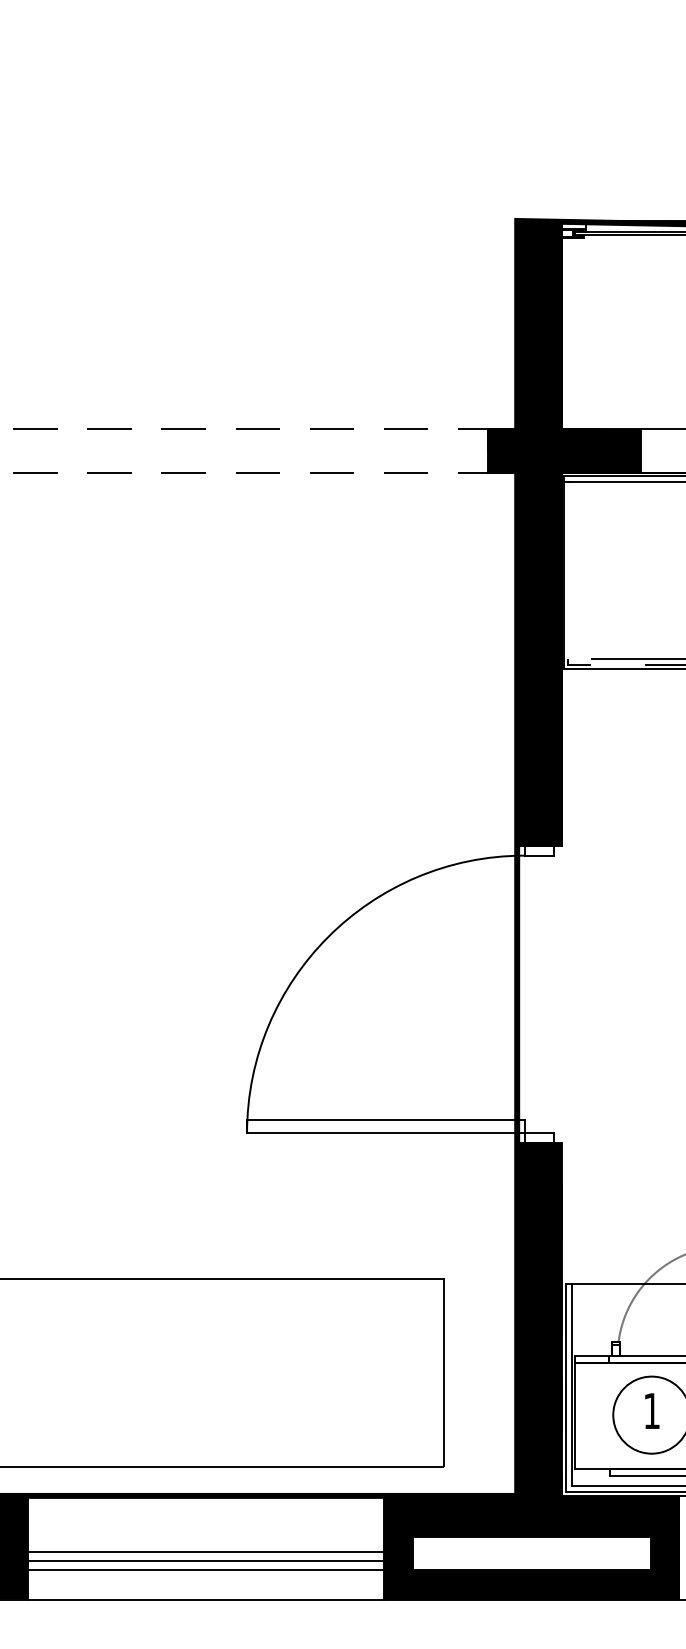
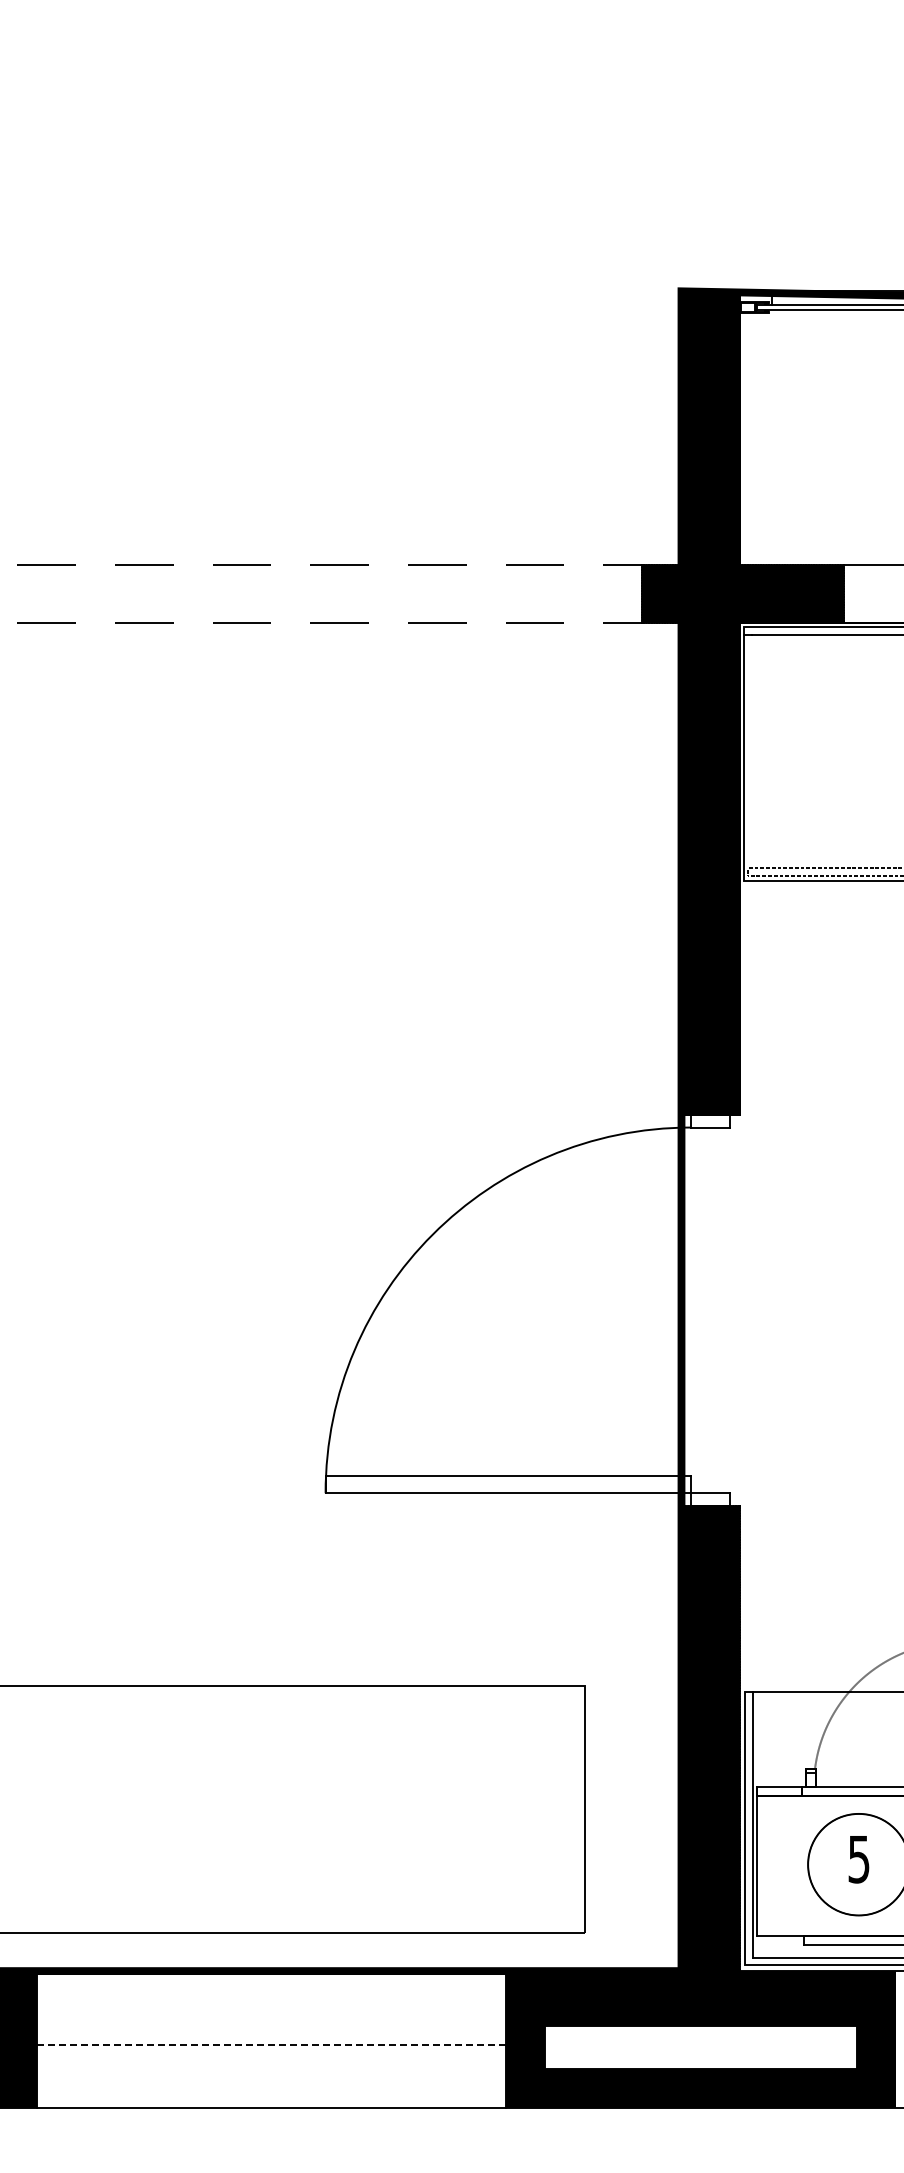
text: (651, 1411) -> (858, 1859), 1 -> 5
line: (206, 1552) -> (271, 2045), solid -> dashed
line: (205, 1561) -> (270, 2057), removed
line: (205, 1569) -> (270, 2068), removed

